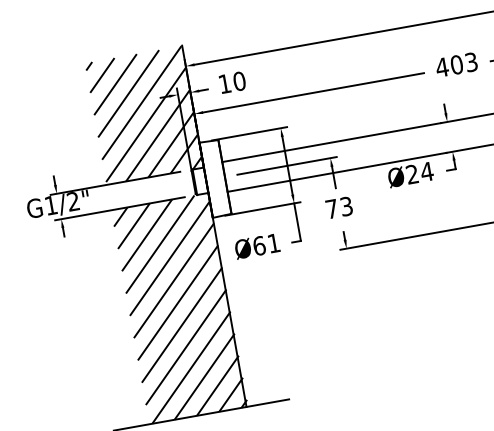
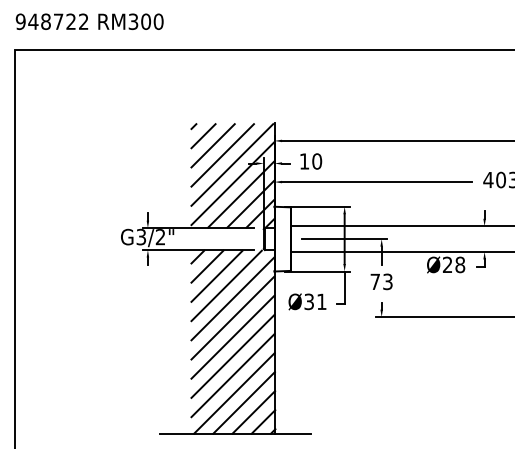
text: (427, 171) -> (460, 264), Ø24 -> Ø28
text: (51, 204) -> (141, 236), G1/2" -> G3/2"
text: (259, 245) -> (309, 301), Ø61 -> Ø31

